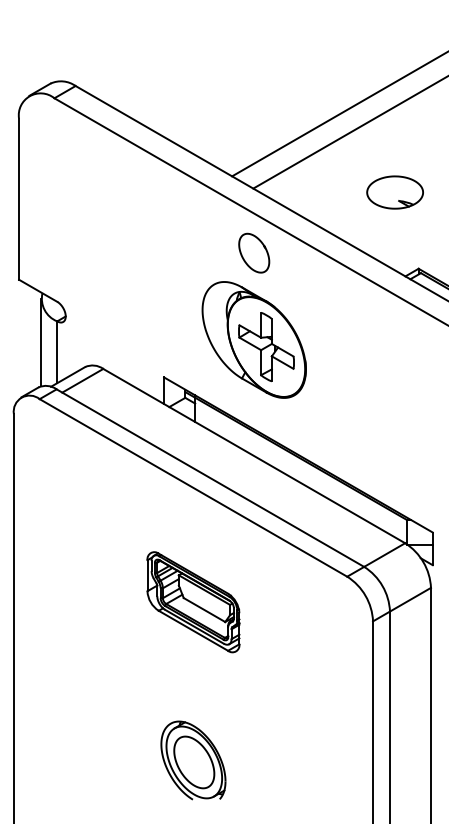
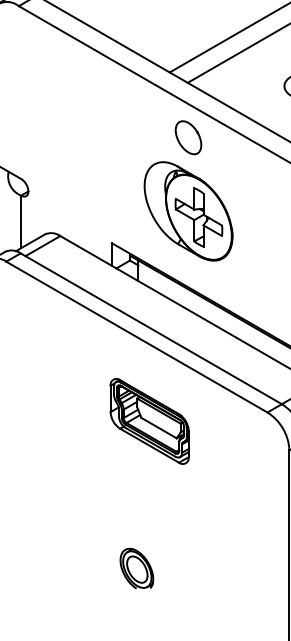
line: (41, 342) -> (7, 213), removed
part: (193, 602) -> (149, 421), moved
part: (193, 760) -> (136, 568), size x0.6

